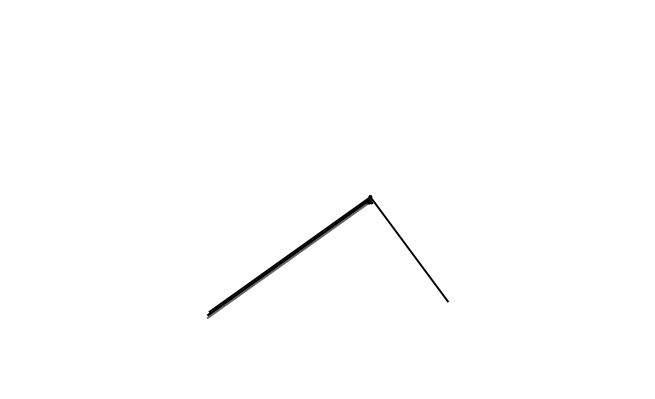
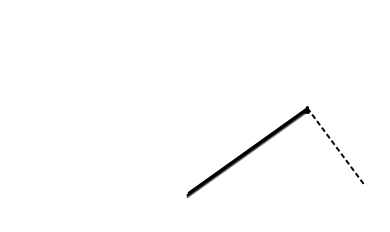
line: (409, 249) -> (336, 146), solid -> dashed

